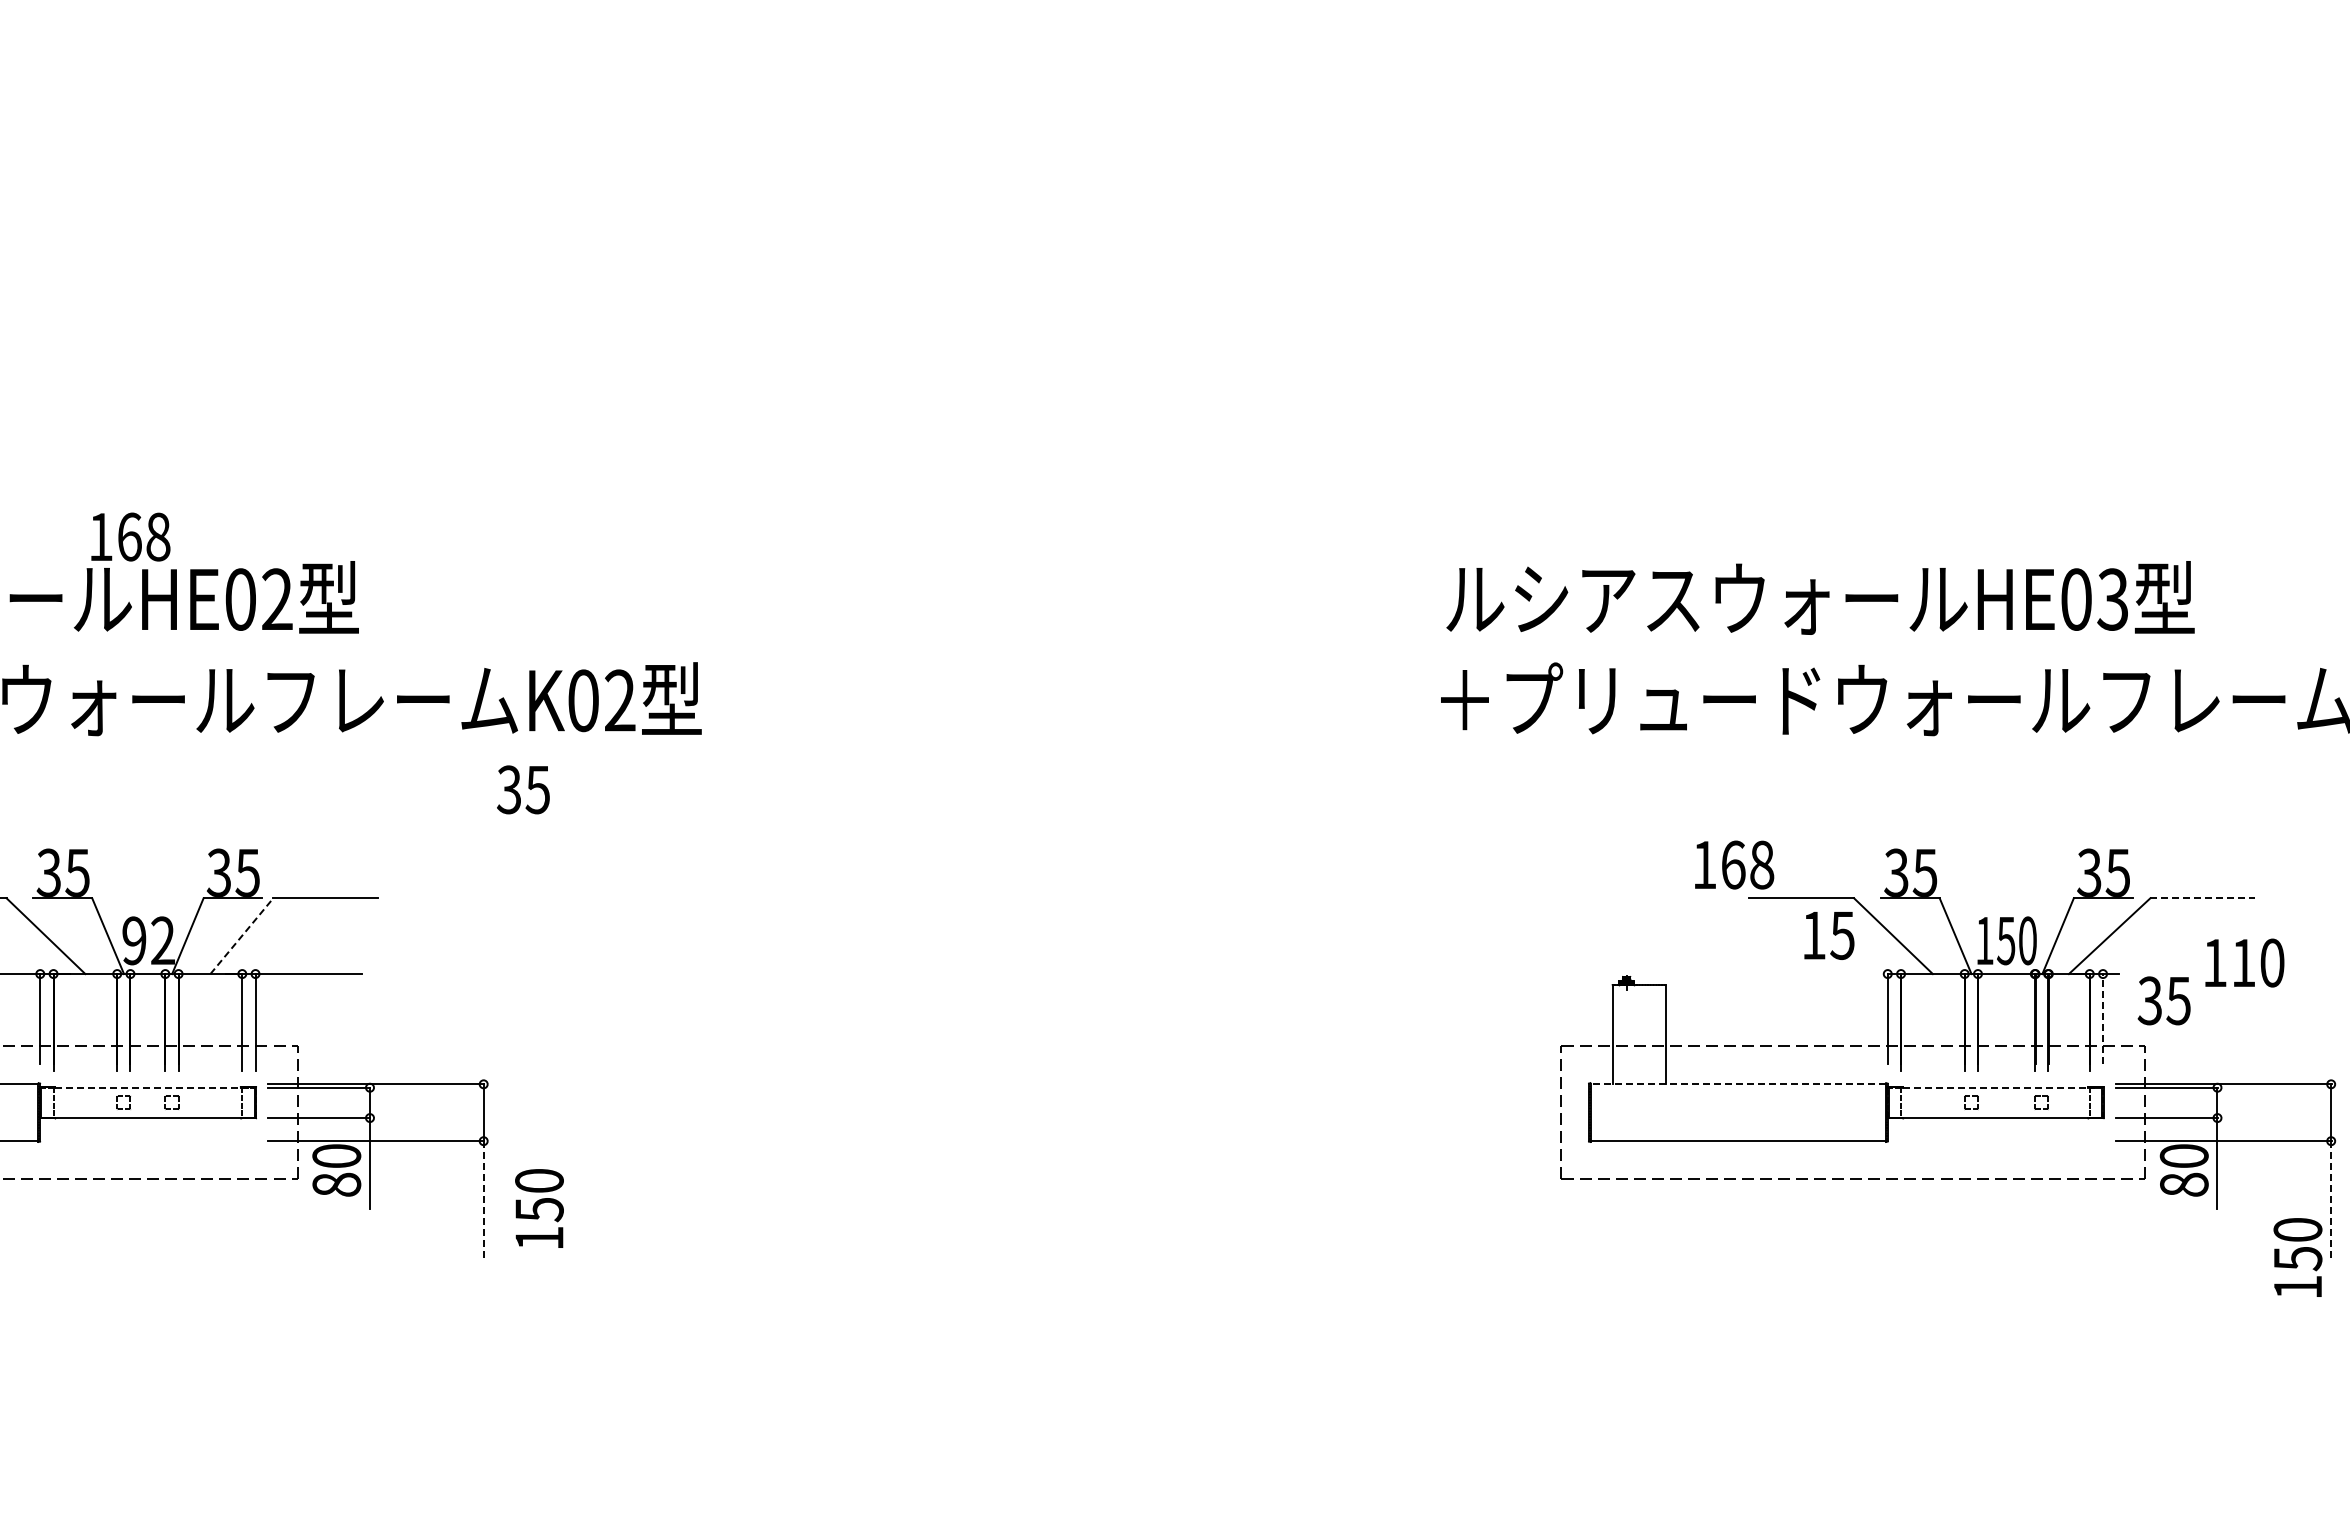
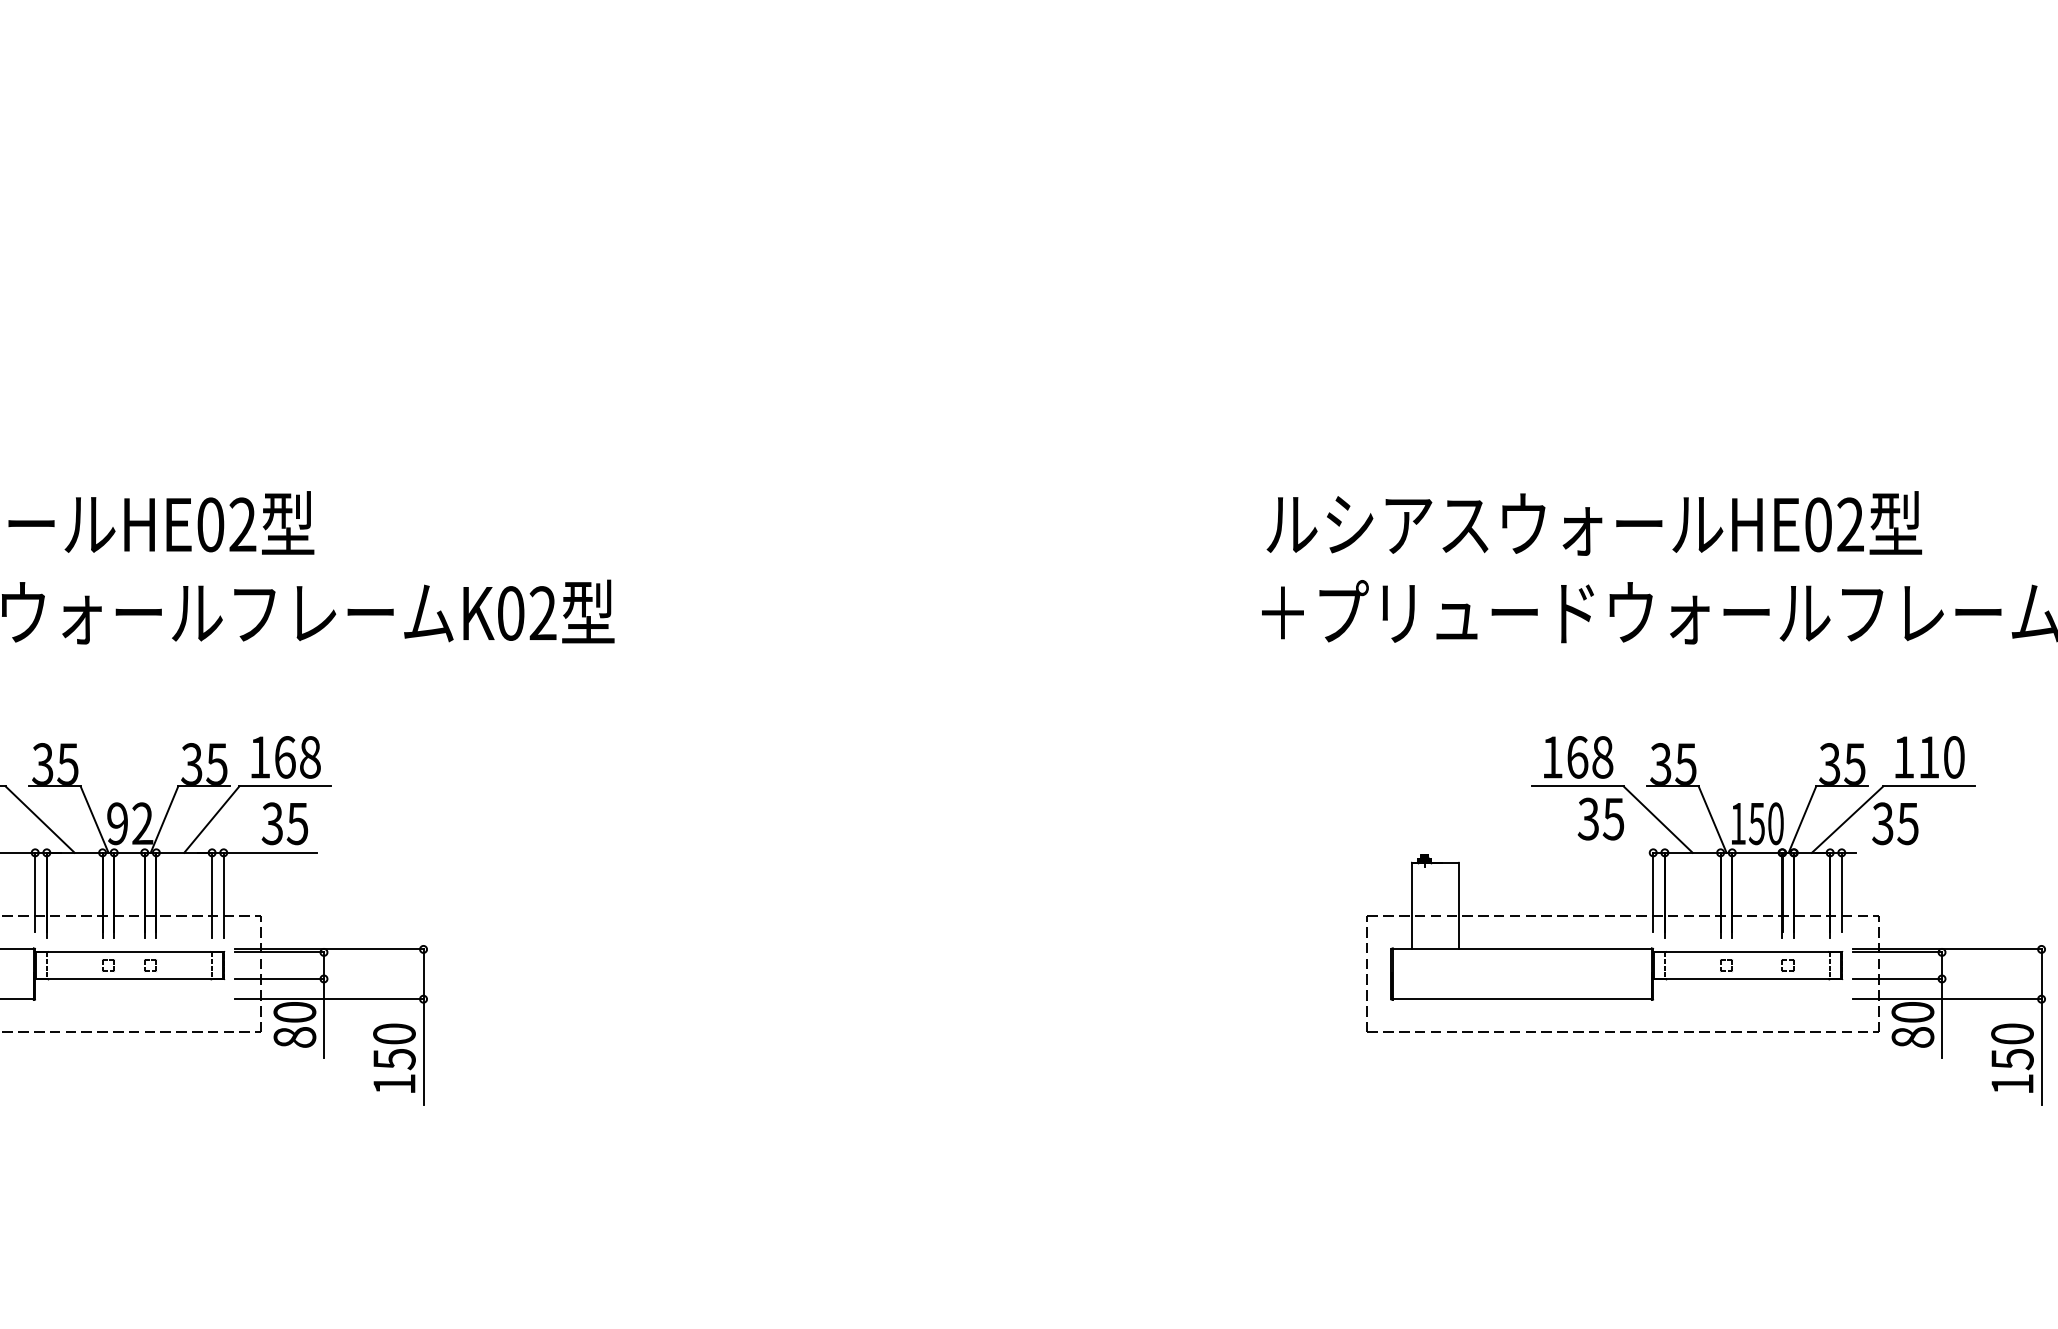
text: (130, 536) -> (285, 756), moved
text: (2112, 599) -> (1850, 524), HE03 -> HE02
text: (523, 789) -> (285, 823), moved
text: (1734, 864) -> (1578, 756), moved
line: (2203, 898) -> (1929, 786), dashed -> solid
line: (242, 935) -> (212, 819), dashed -> solid
text: (1813, 935) -> (1588, 819), 15 -> 35
text: (2244, 962) -> (1929, 756), moved
text: (2163, 1000) -> (1894, 823), moved
line: (2103, 1018) -> (1842, 891), dashed -> solid
line: (1738, 1084) -> (1522, 949), dashed -> solid
line: (154, 1087) -> (135, 952), dashed -> solid
line: (2002, 1087) -> (1753, 952), dashed -> solid
line: (483, 1202) -> (423, 1052), dashed -> solid
line: (2331, 1202) -> (2041, 1052), dashed -> solid
text: (539, 1208) -> (394, 1058), moved
text: (2297, 1257) -> (2012, 1058), moved

